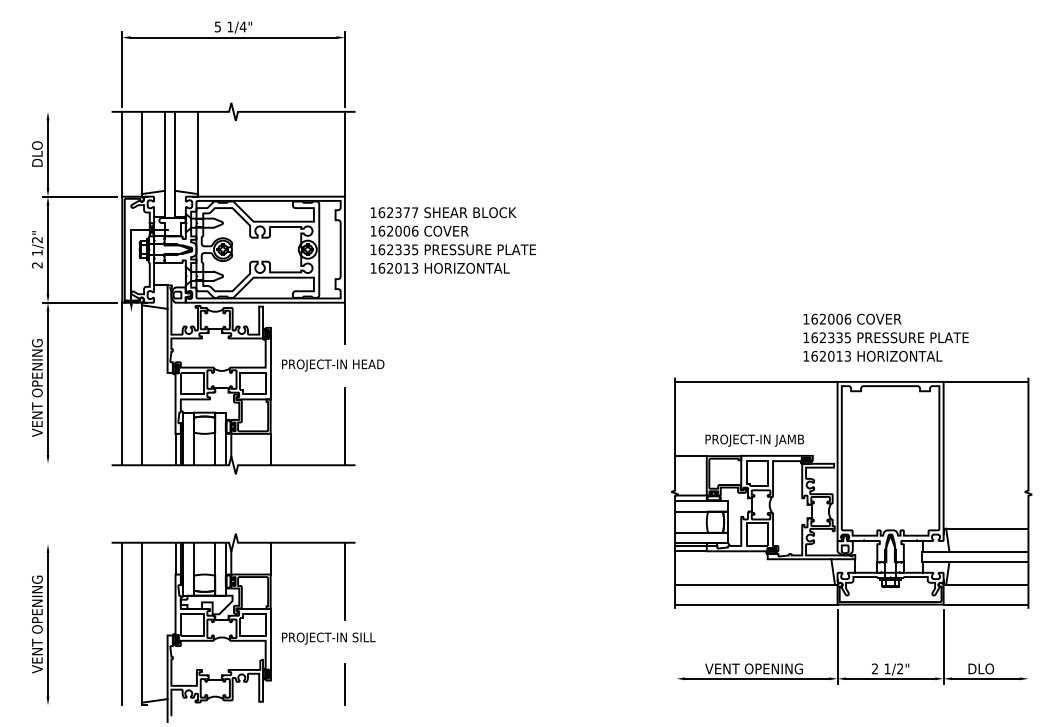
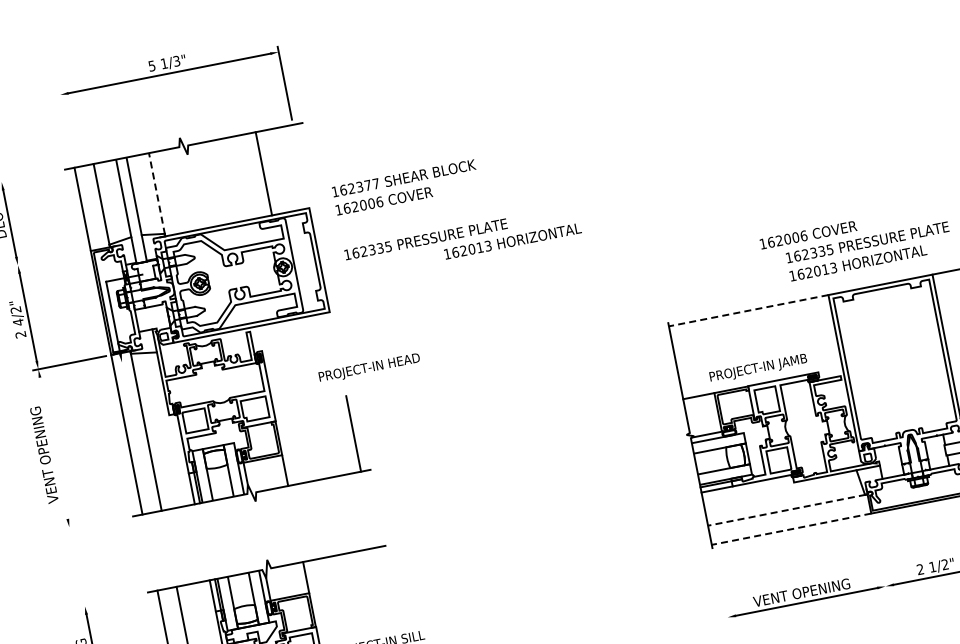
text: (242, 26) -> (176, 60), 1/4" -> 1/3"
line: (122, 69) -> (66, 126), removed
line: (198, 153) -> (157, 193), solid -> dashed
line: (344, 153) -> (263, 173), moved
line: (79, 196) -> (48, 259), removed
text: (443, 221) -> (405, 187), moved
text: (37, 252) -> (18, 322), 1/2" -> 4/2"
text: (439, 268) -> (512, 241), moved
text: (852, 318) -> (808, 234), moved
line: (344, 323) -> (333, 332), removed
text: (333, 365) -> (369, 368), moved
line: (755, 381) -> (747, 310), solid -> dashed
line: (48, 383) -> (54, 448), removed
line: (344, 580) -> (382, 584), removed
line: (754, 585) -> (786, 510), solid -> dashed
line: (755, 604) -> (790, 529), solid -> dashed
line: (837, 646) -> (879, 554), removed

